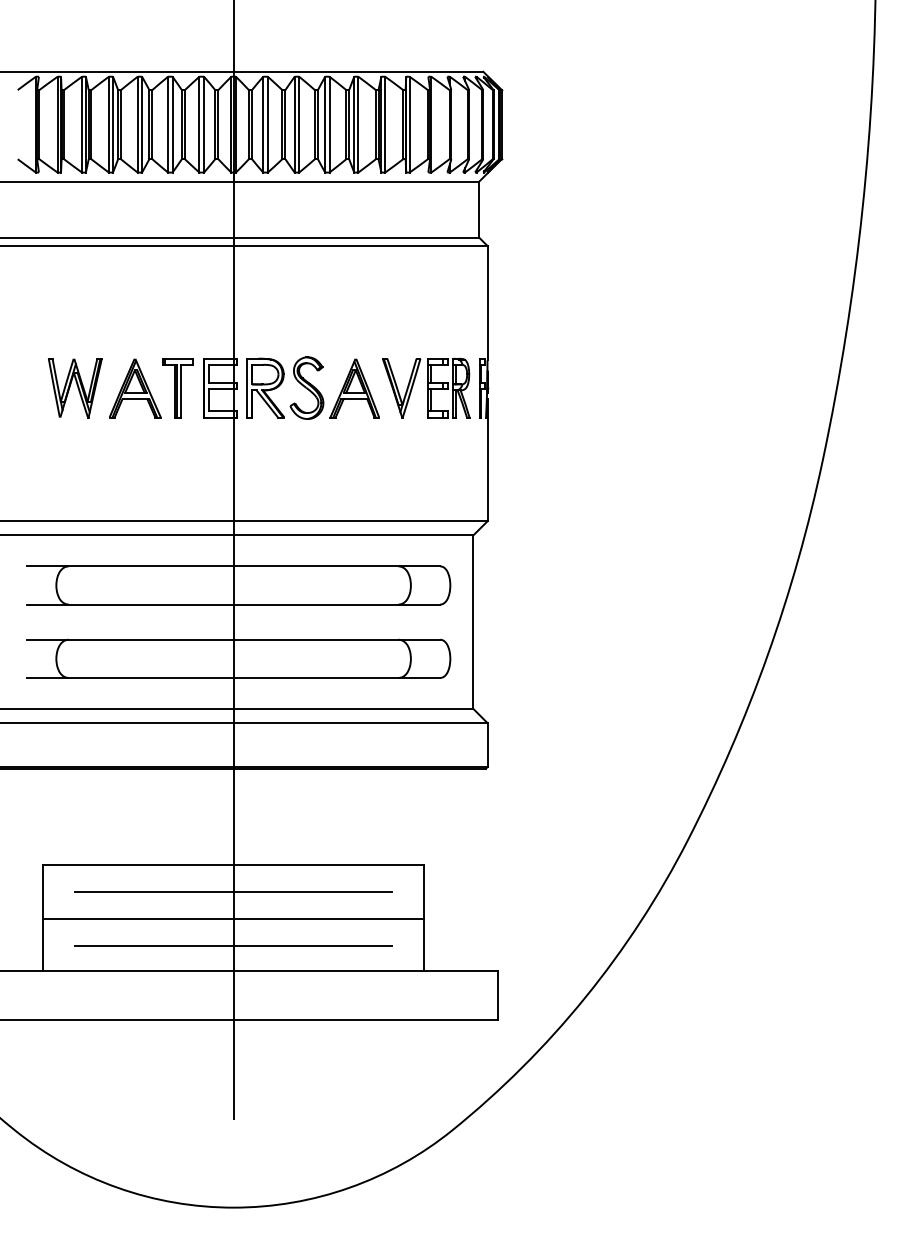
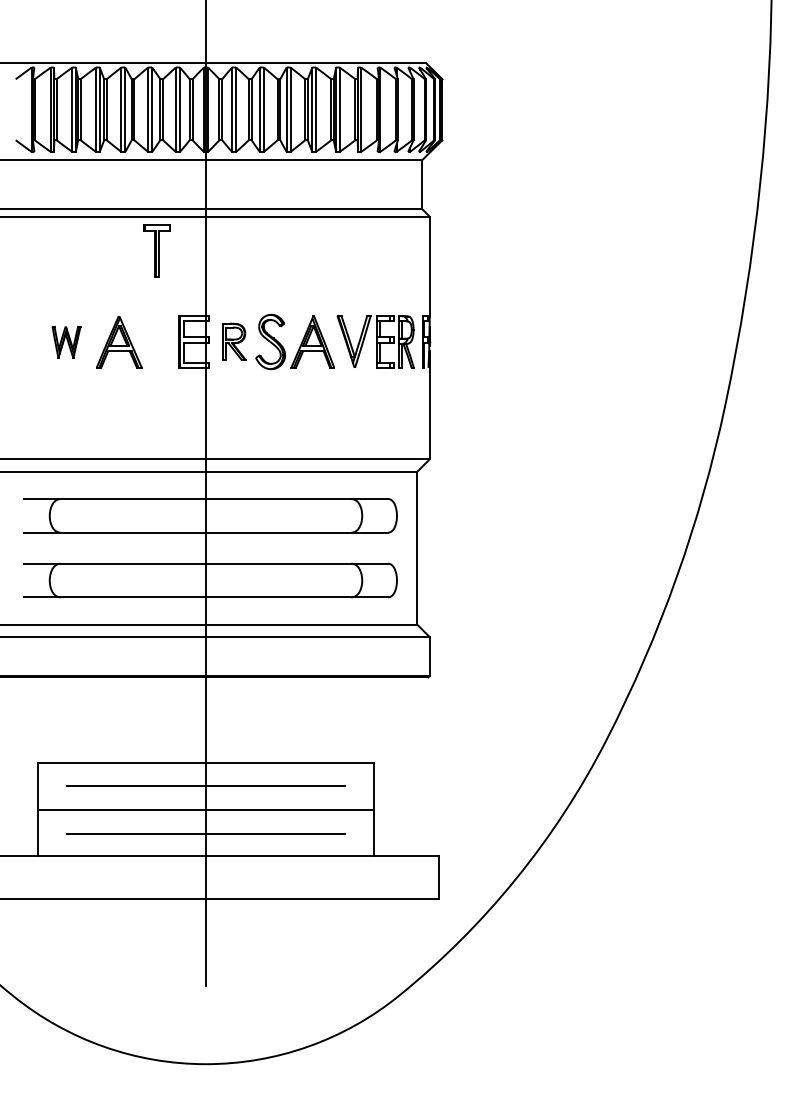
part: (265, 387) -> (234, 341), size x0.7
part: (75, 388) -> (66, 342), size x0.6
part: (177, 388) -> (156, 251), moved

